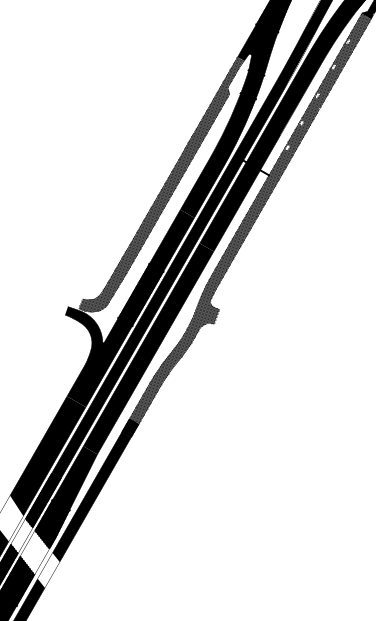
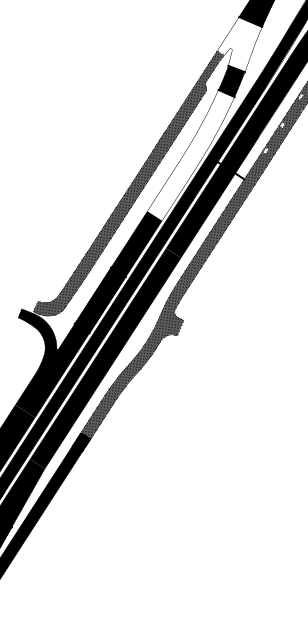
fill: (257, 49) -> (239, 43), removed
fill: (217, 155) -> (190, 155), removed

